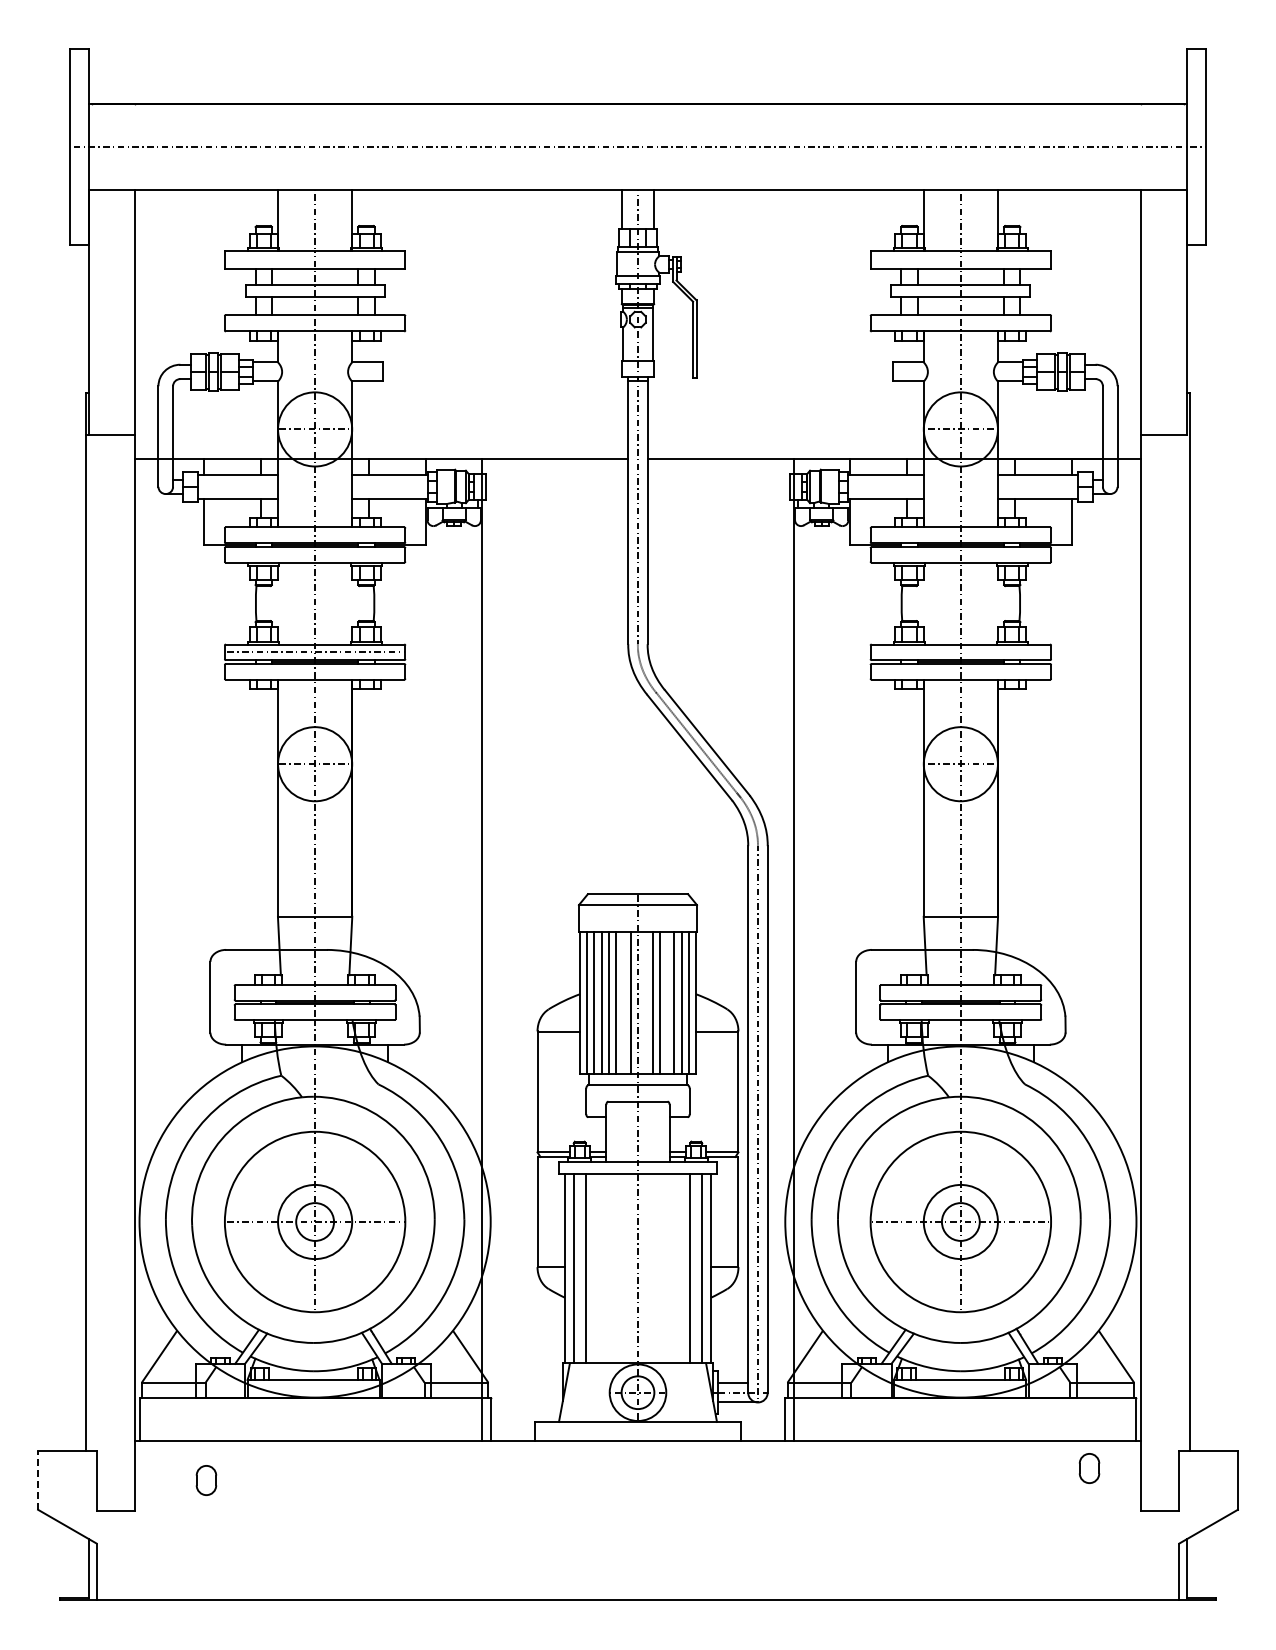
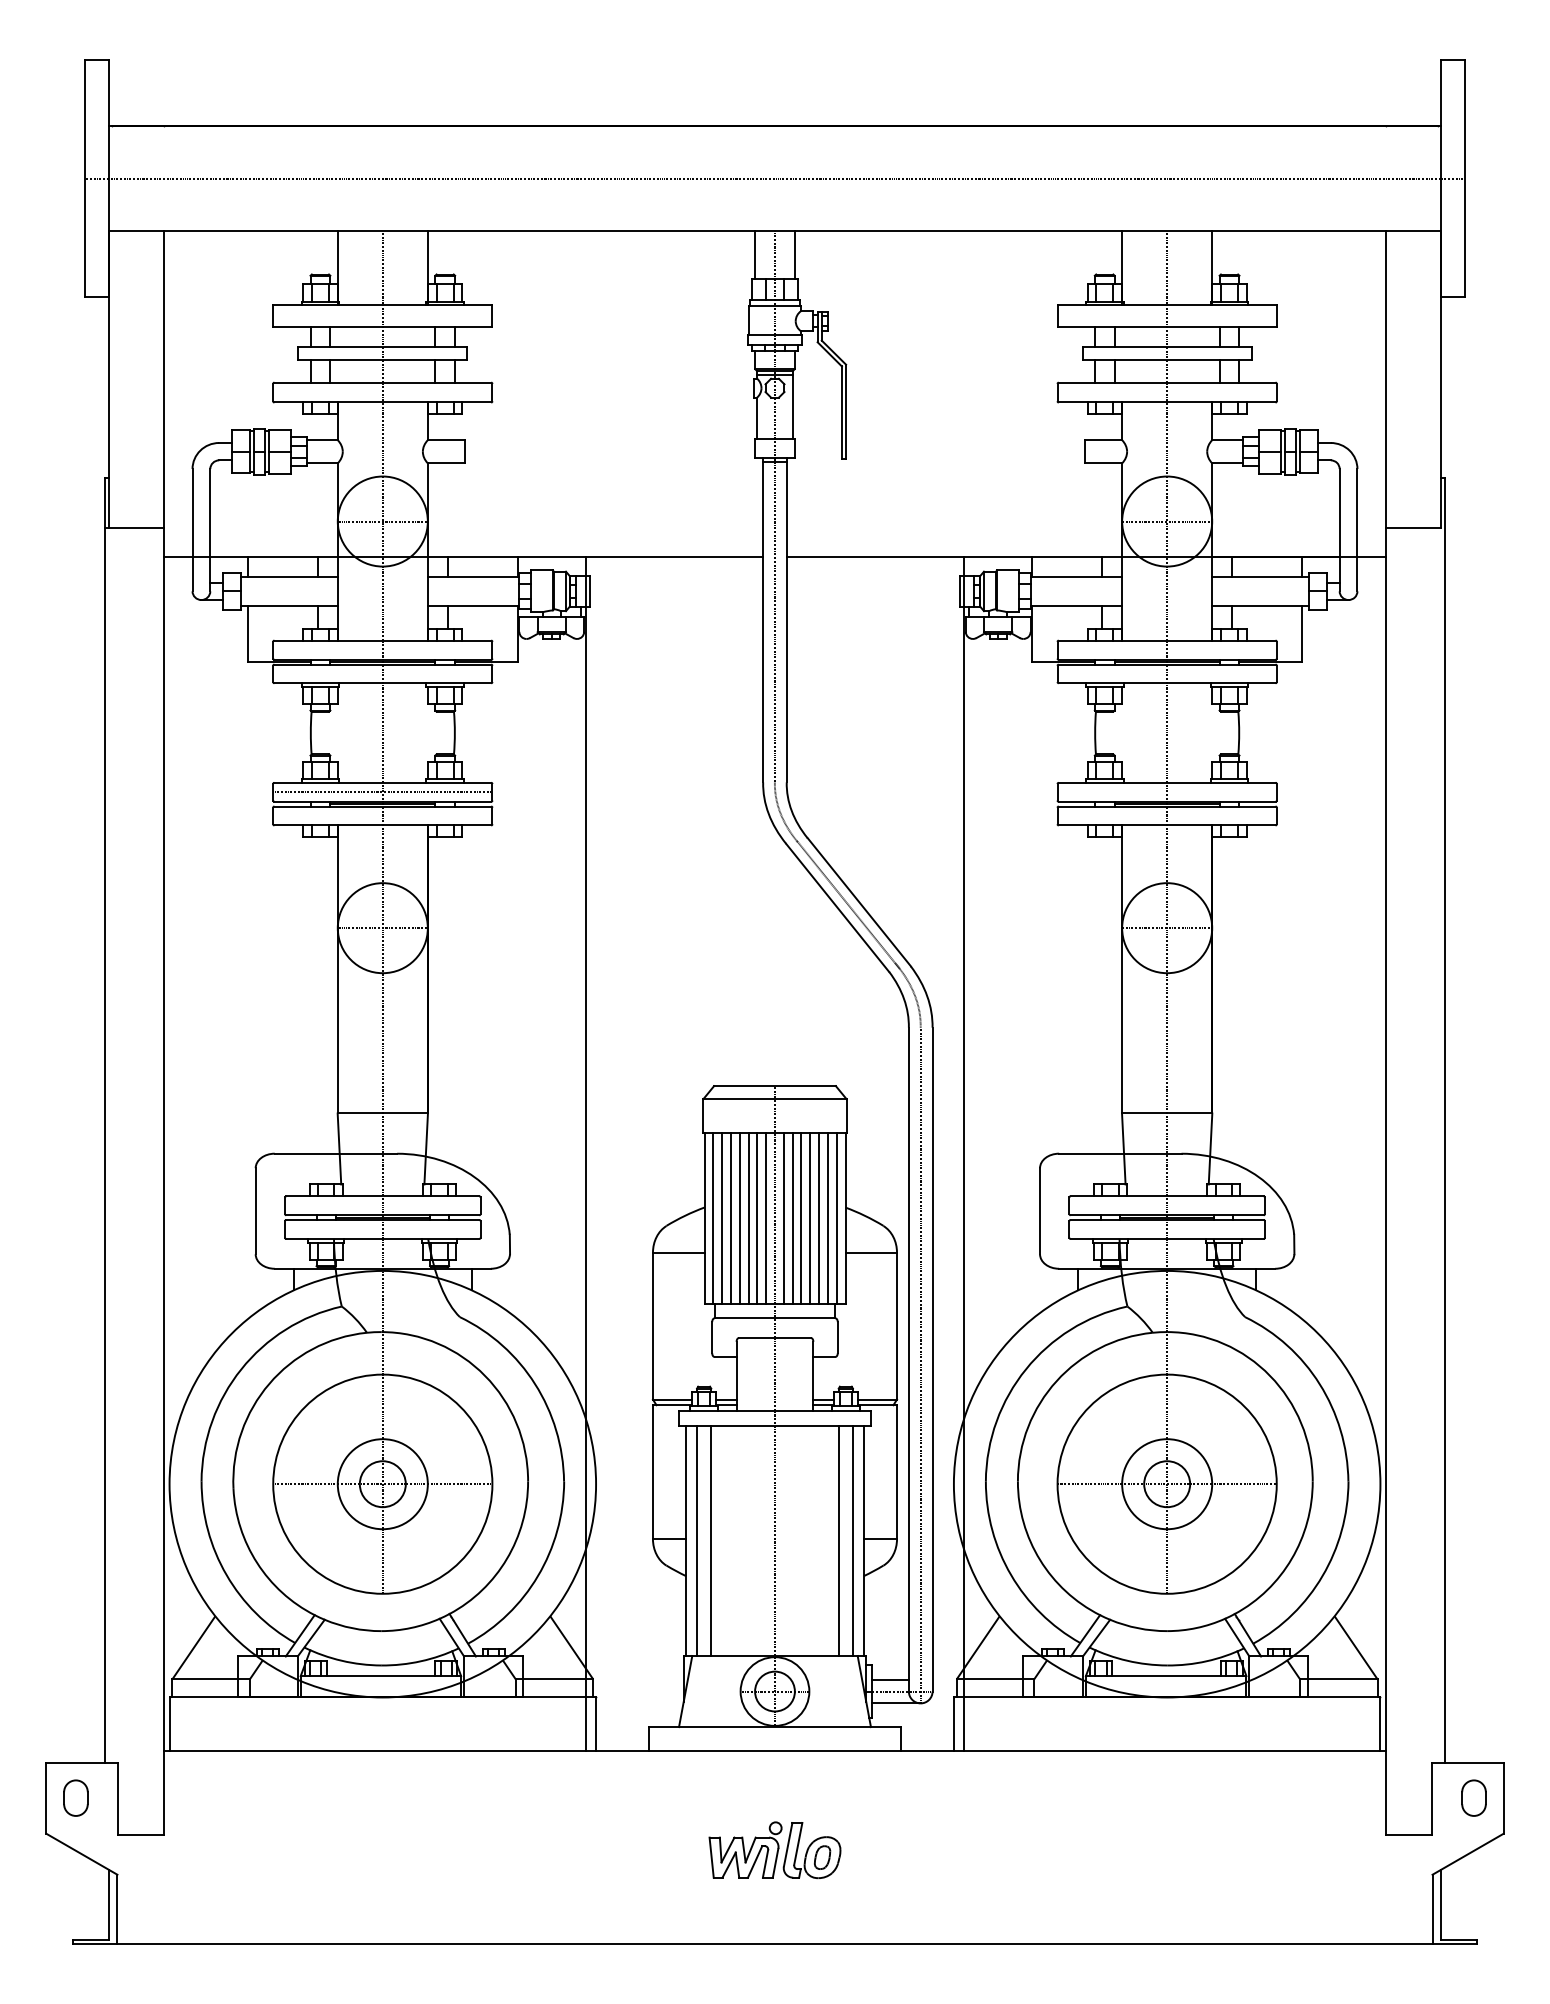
line: (623, 1002) -> (757, 1217), added
line: (645, 1002) -> (784, 1217), added
line: (666, 1002) -> (809, 1217), added
part: (1089, 1468) -> (1474, 1798), moved
line: (38, 1480) -> (46, 1798), dashed -> solid
part: (206, 1480) -> (75, 1798), moved
part: (637, 1523) -> (774, 1850), added

